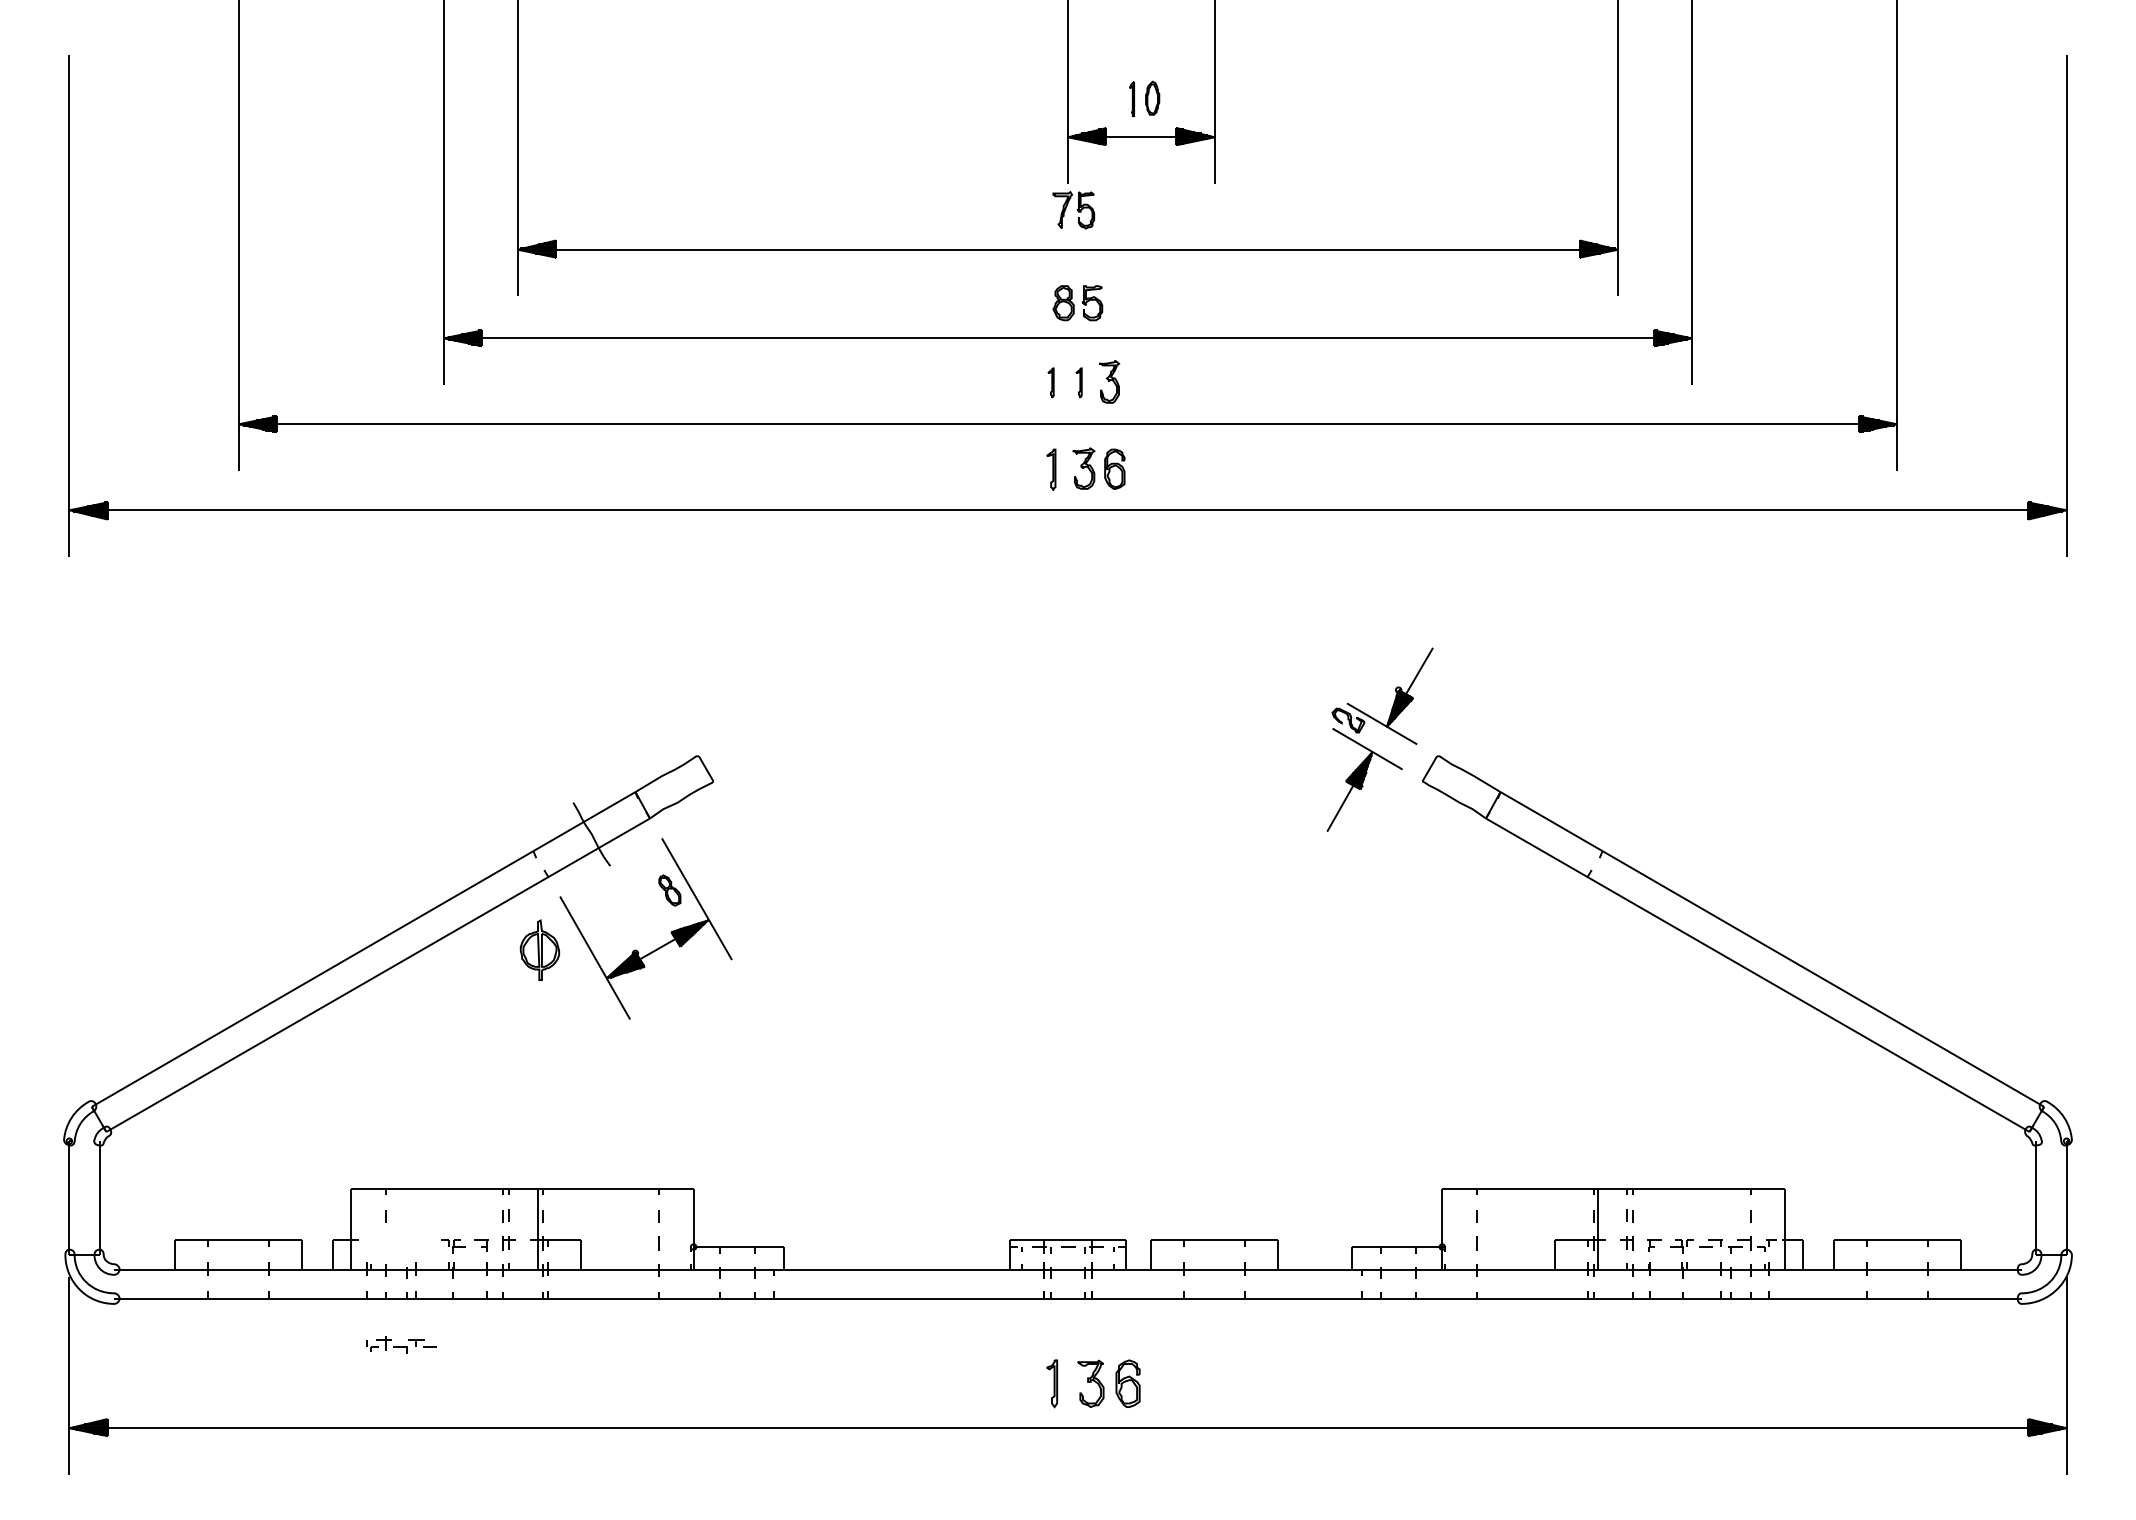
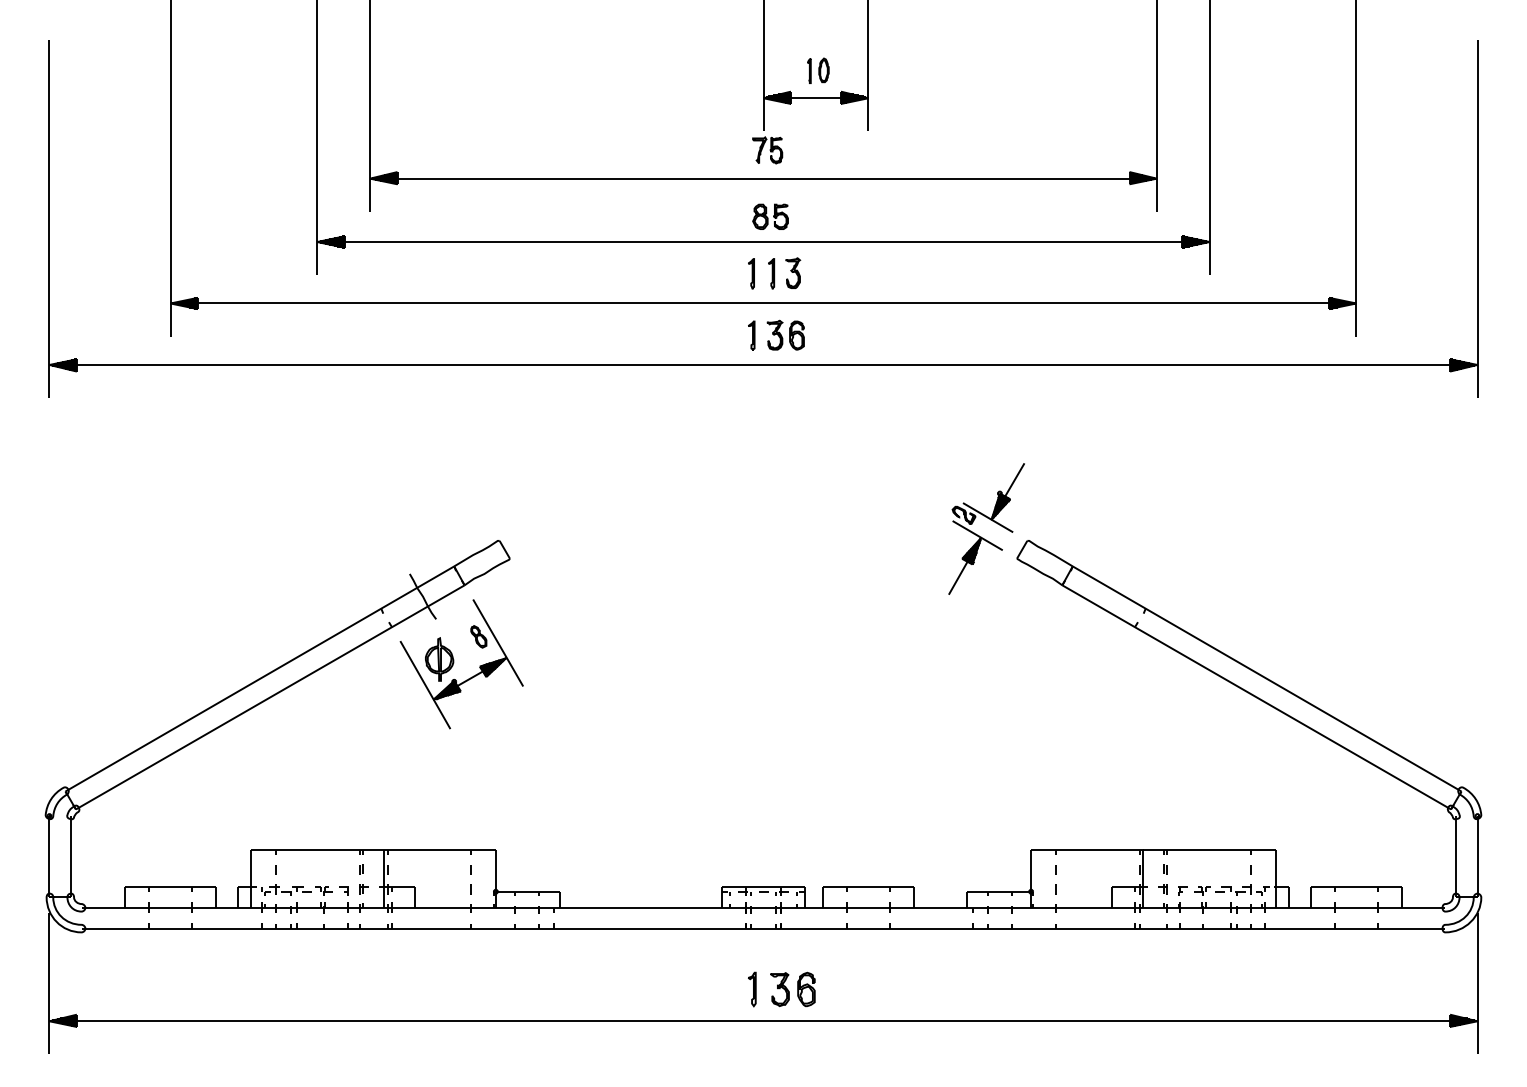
part: (1050, 382) -> (750, 273), size x1.43
part: (1078, 382) -> (771, 273), size x1.43
part: (539, 949) -> (439, 658), moved
part: (401, 1344) -> (286, 889), moved

